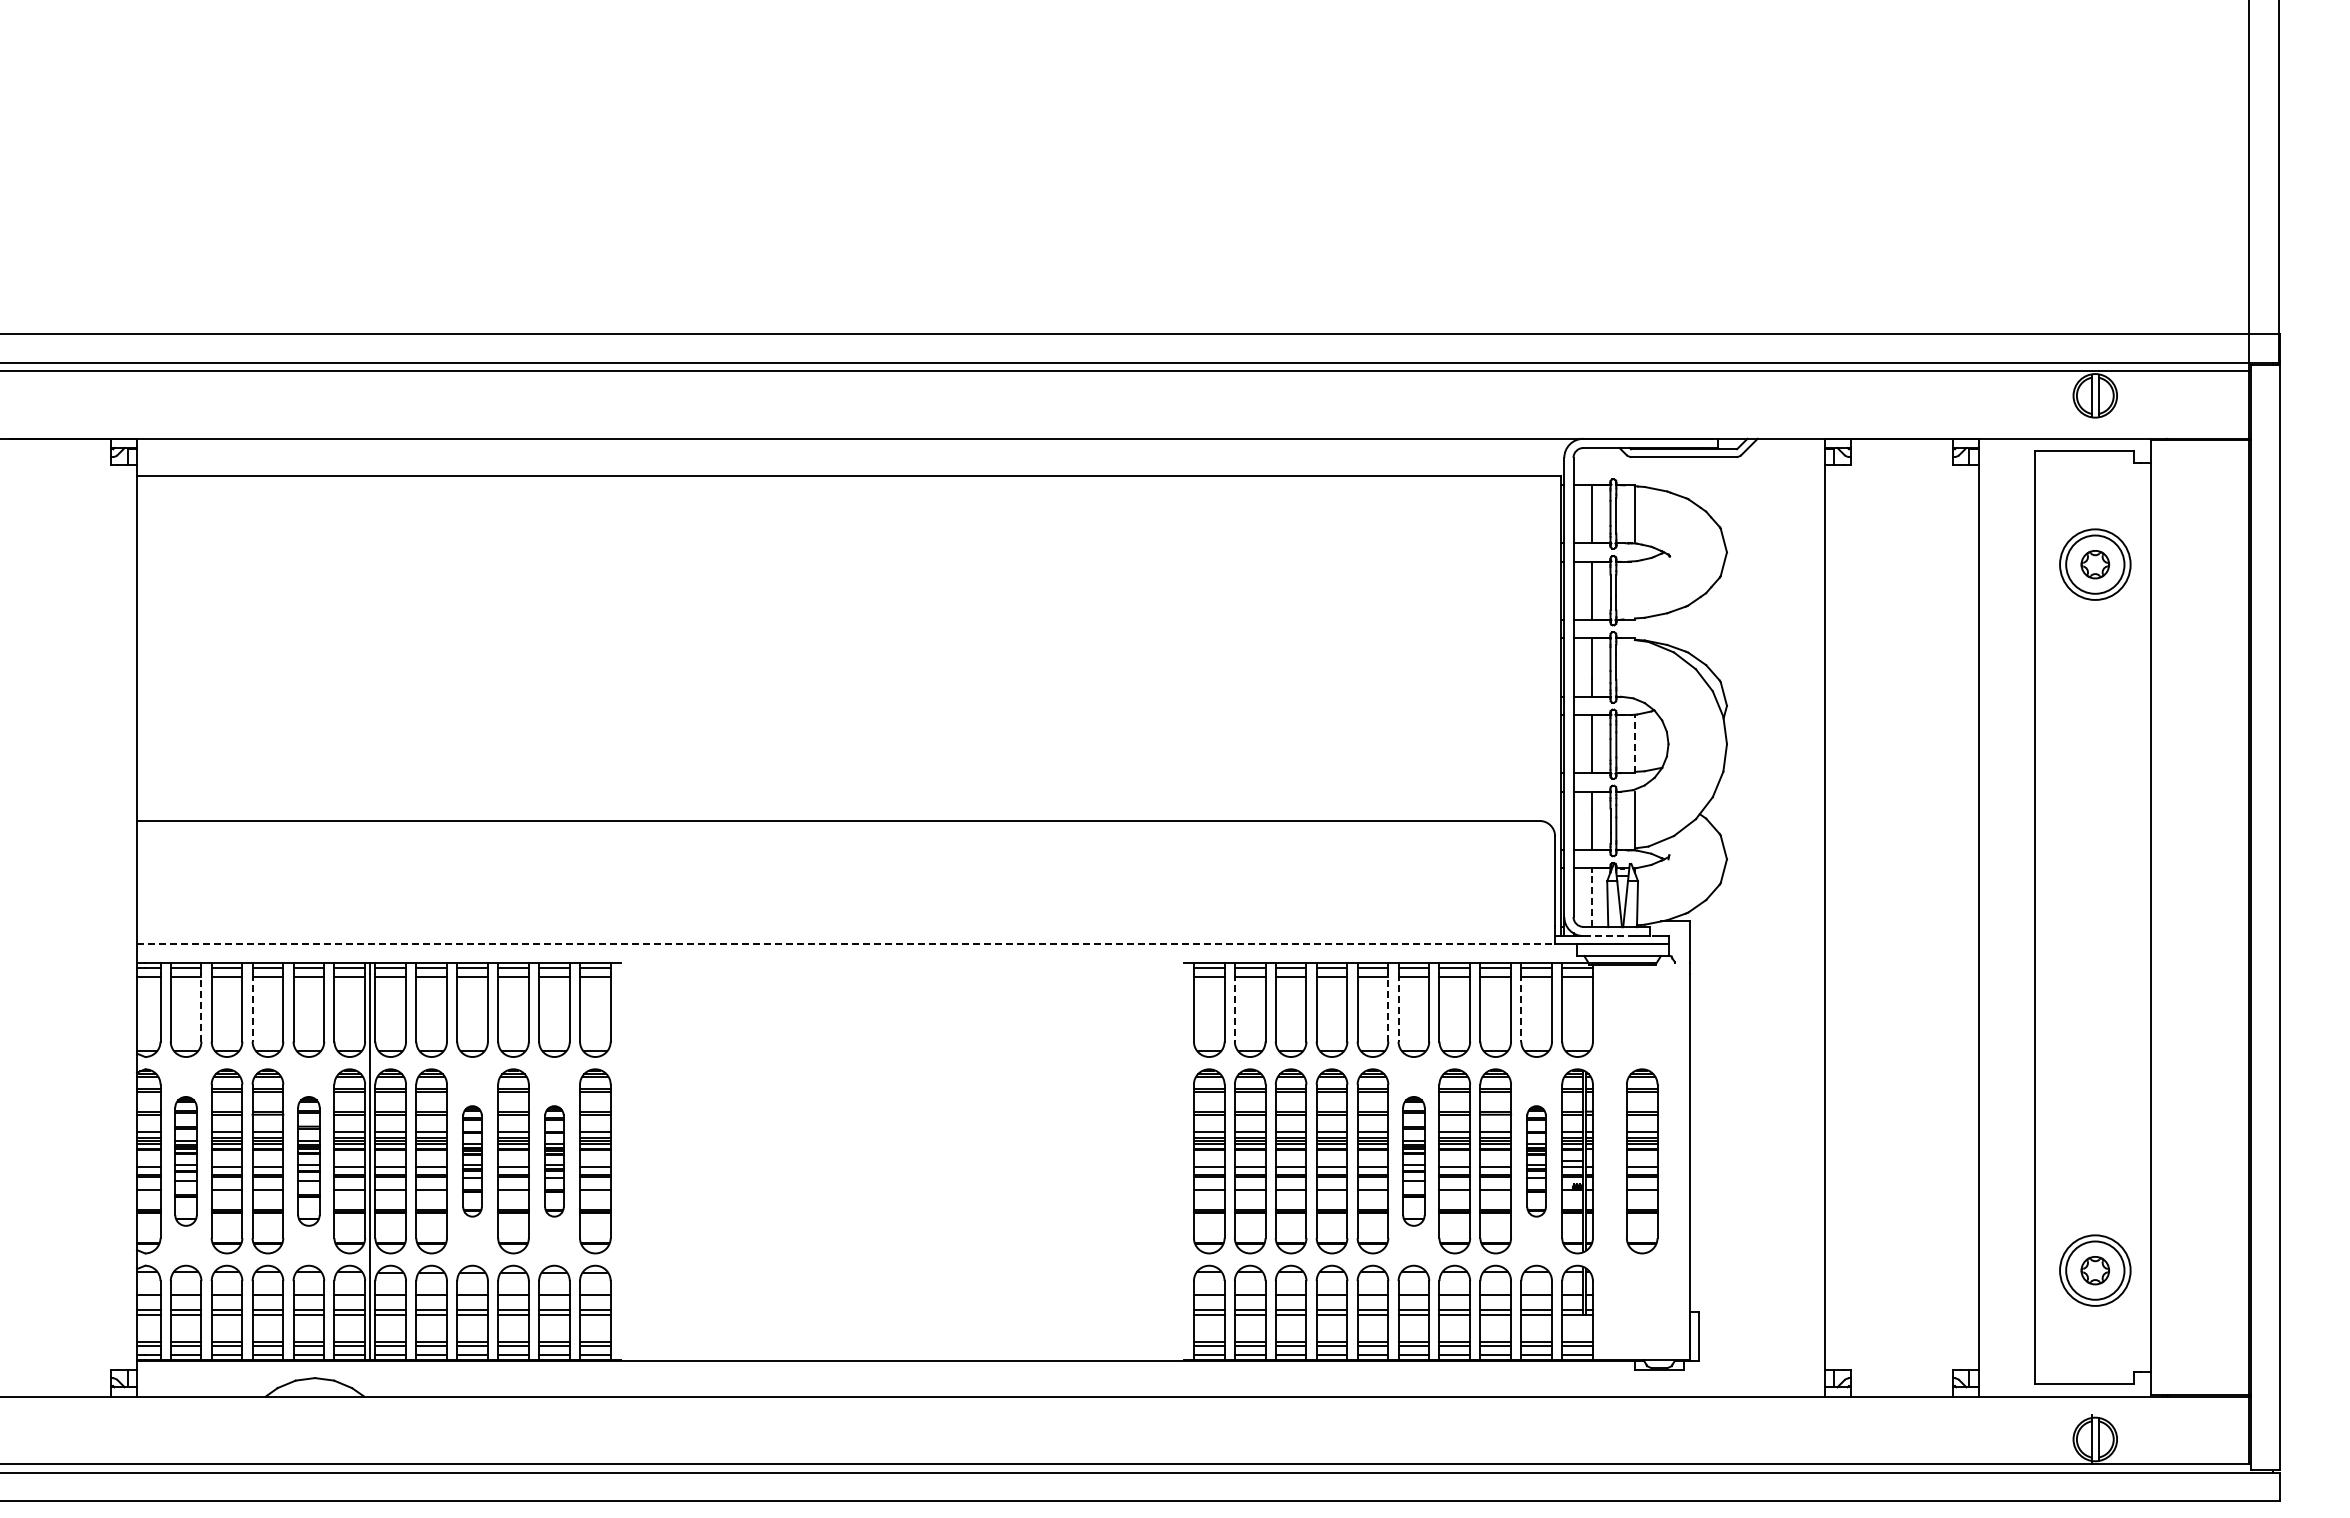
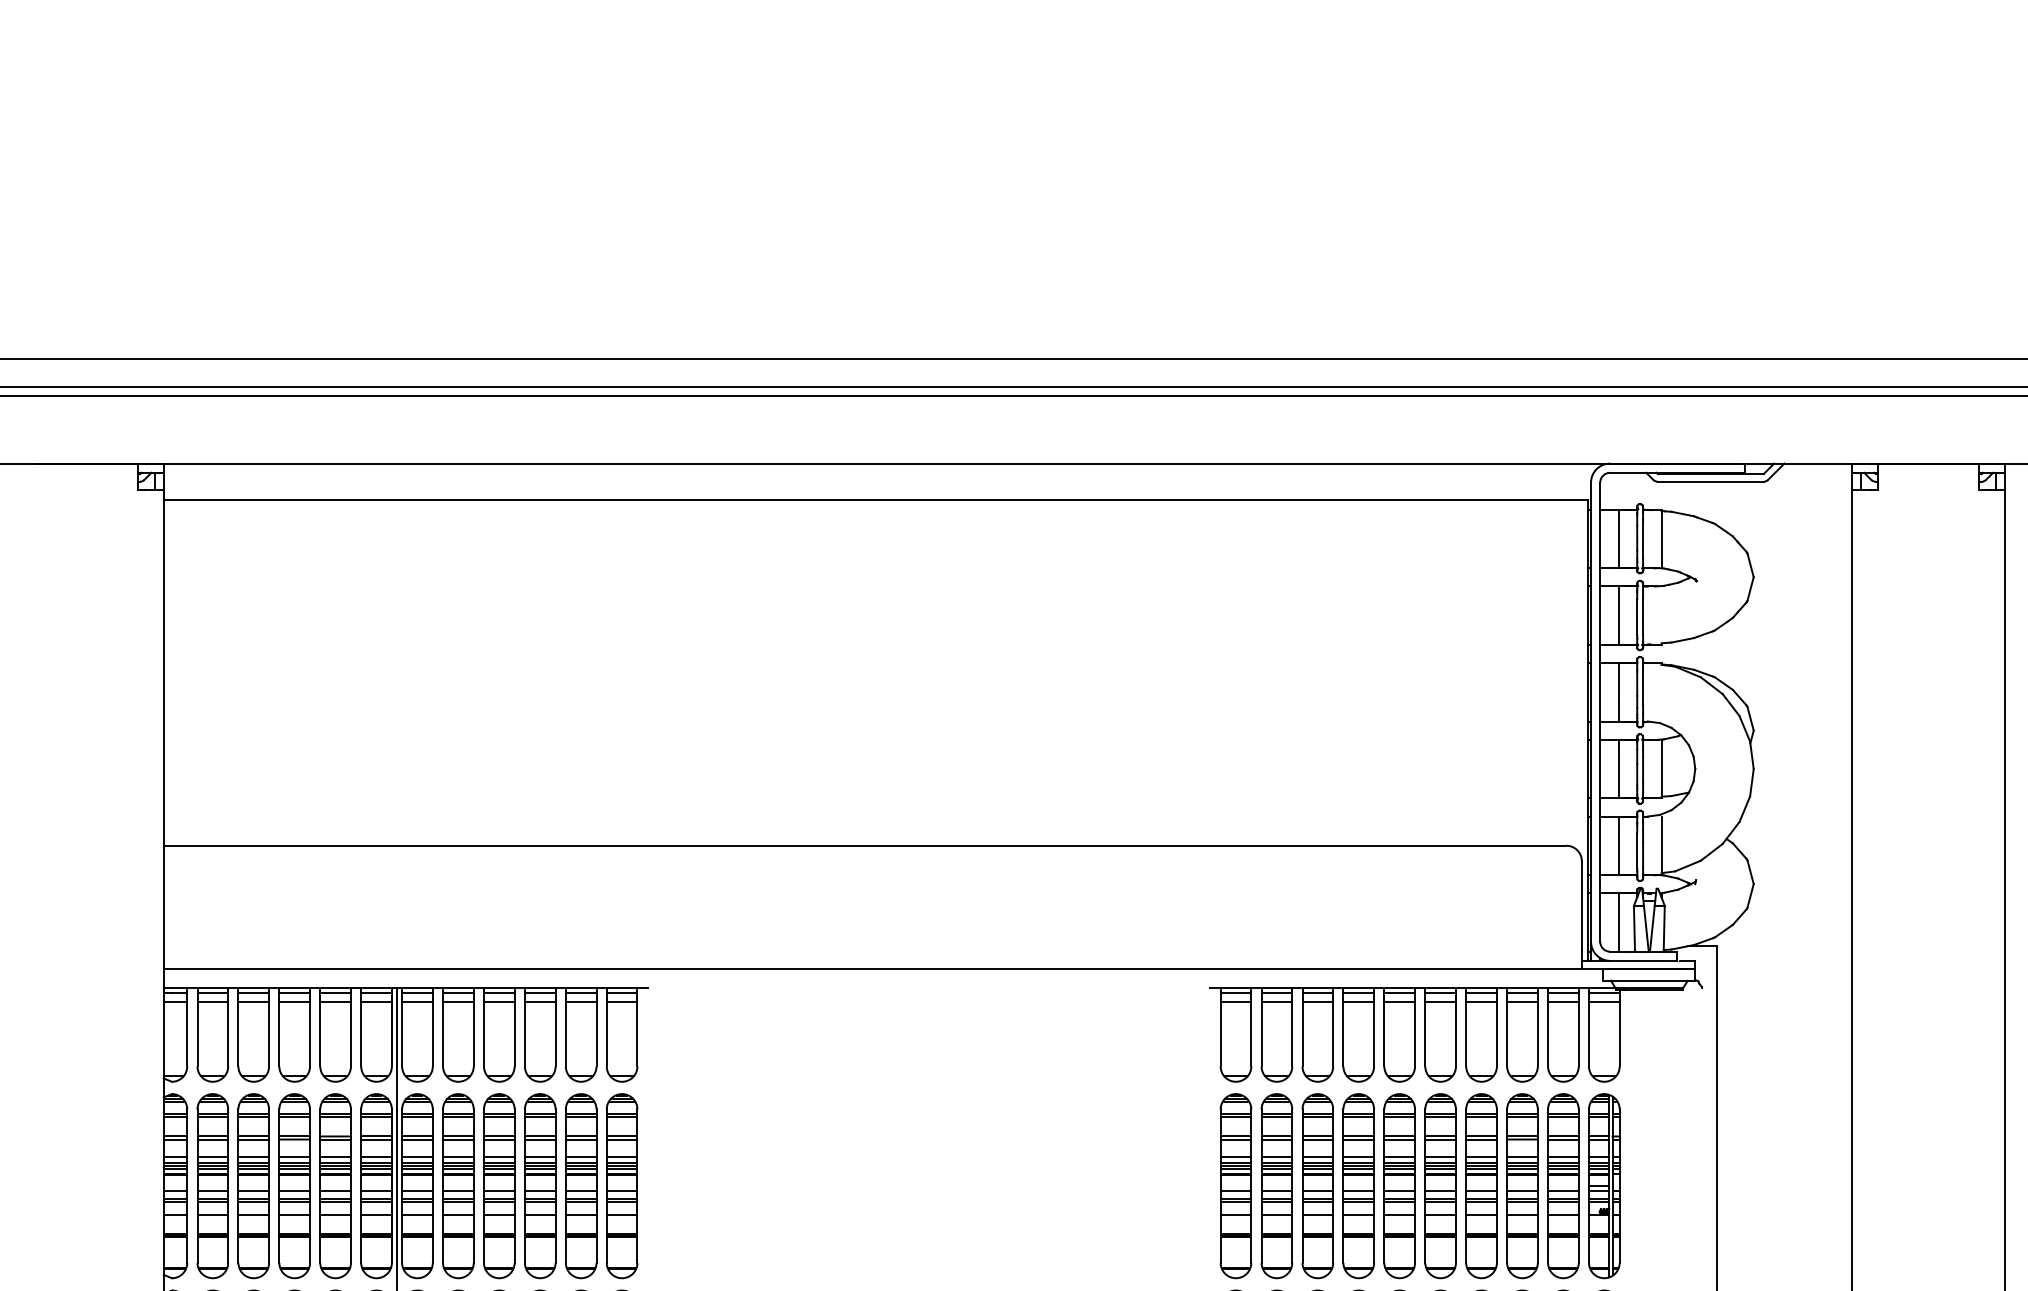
line: (1634, 743) -> (1661, 768), dashed -> solid
line: (1591, 899) -> (1618, 924), dashed -> solid
line: (1609, 936) -> (1636, 961), dashed -> solid
line: (846, 943) -> (873, 968), dashed -> solid
line: (201, 1007) -> (228, 1032), dashed -> solid
line: (252, 1007) -> (279, 1032), dashed -> solid
line: (1234, 1007) -> (1261, 1032), dashed -> solid
line: (1388, 1007) -> (1415, 1032), dashed -> solid
line: (1398, 1007) -> (1425, 1032), dashed -> solid
line: (1521, 1007) -> (1548, 1032), dashed -> solid
part: (185, 1161) -> (212, 1186), size x1.43
part: (308, 1161) -> (335, 1186), size x1.43
part: (472, 1161) -> (499, 1186), size x1.67
part: (554, 1161) -> (581, 1186), size x1.67
part: (1413, 1161) -> (1440, 1186), size x1.43
part: (1536, 1161) -> (1563, 1186), size x1.67
part: (1642, 1161) -> (1669, 1186), removed

